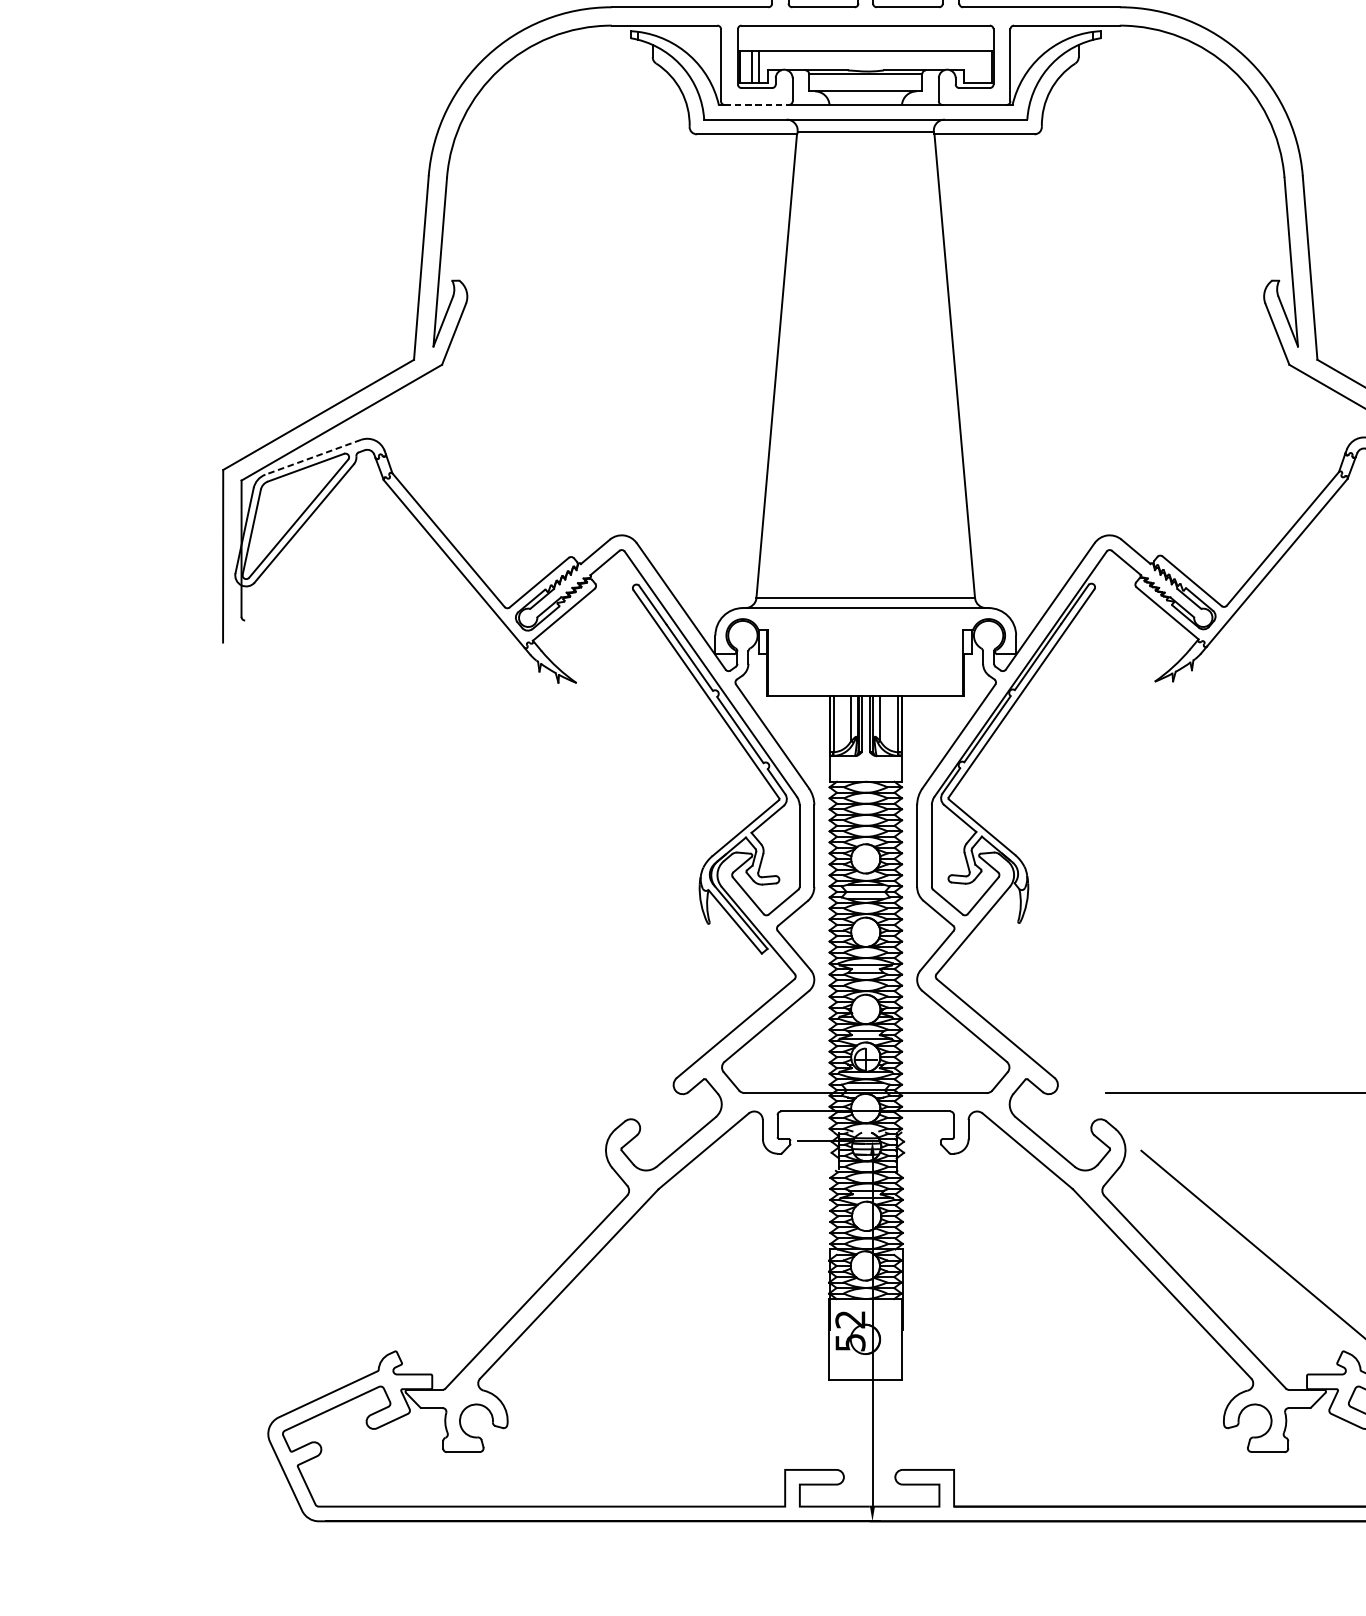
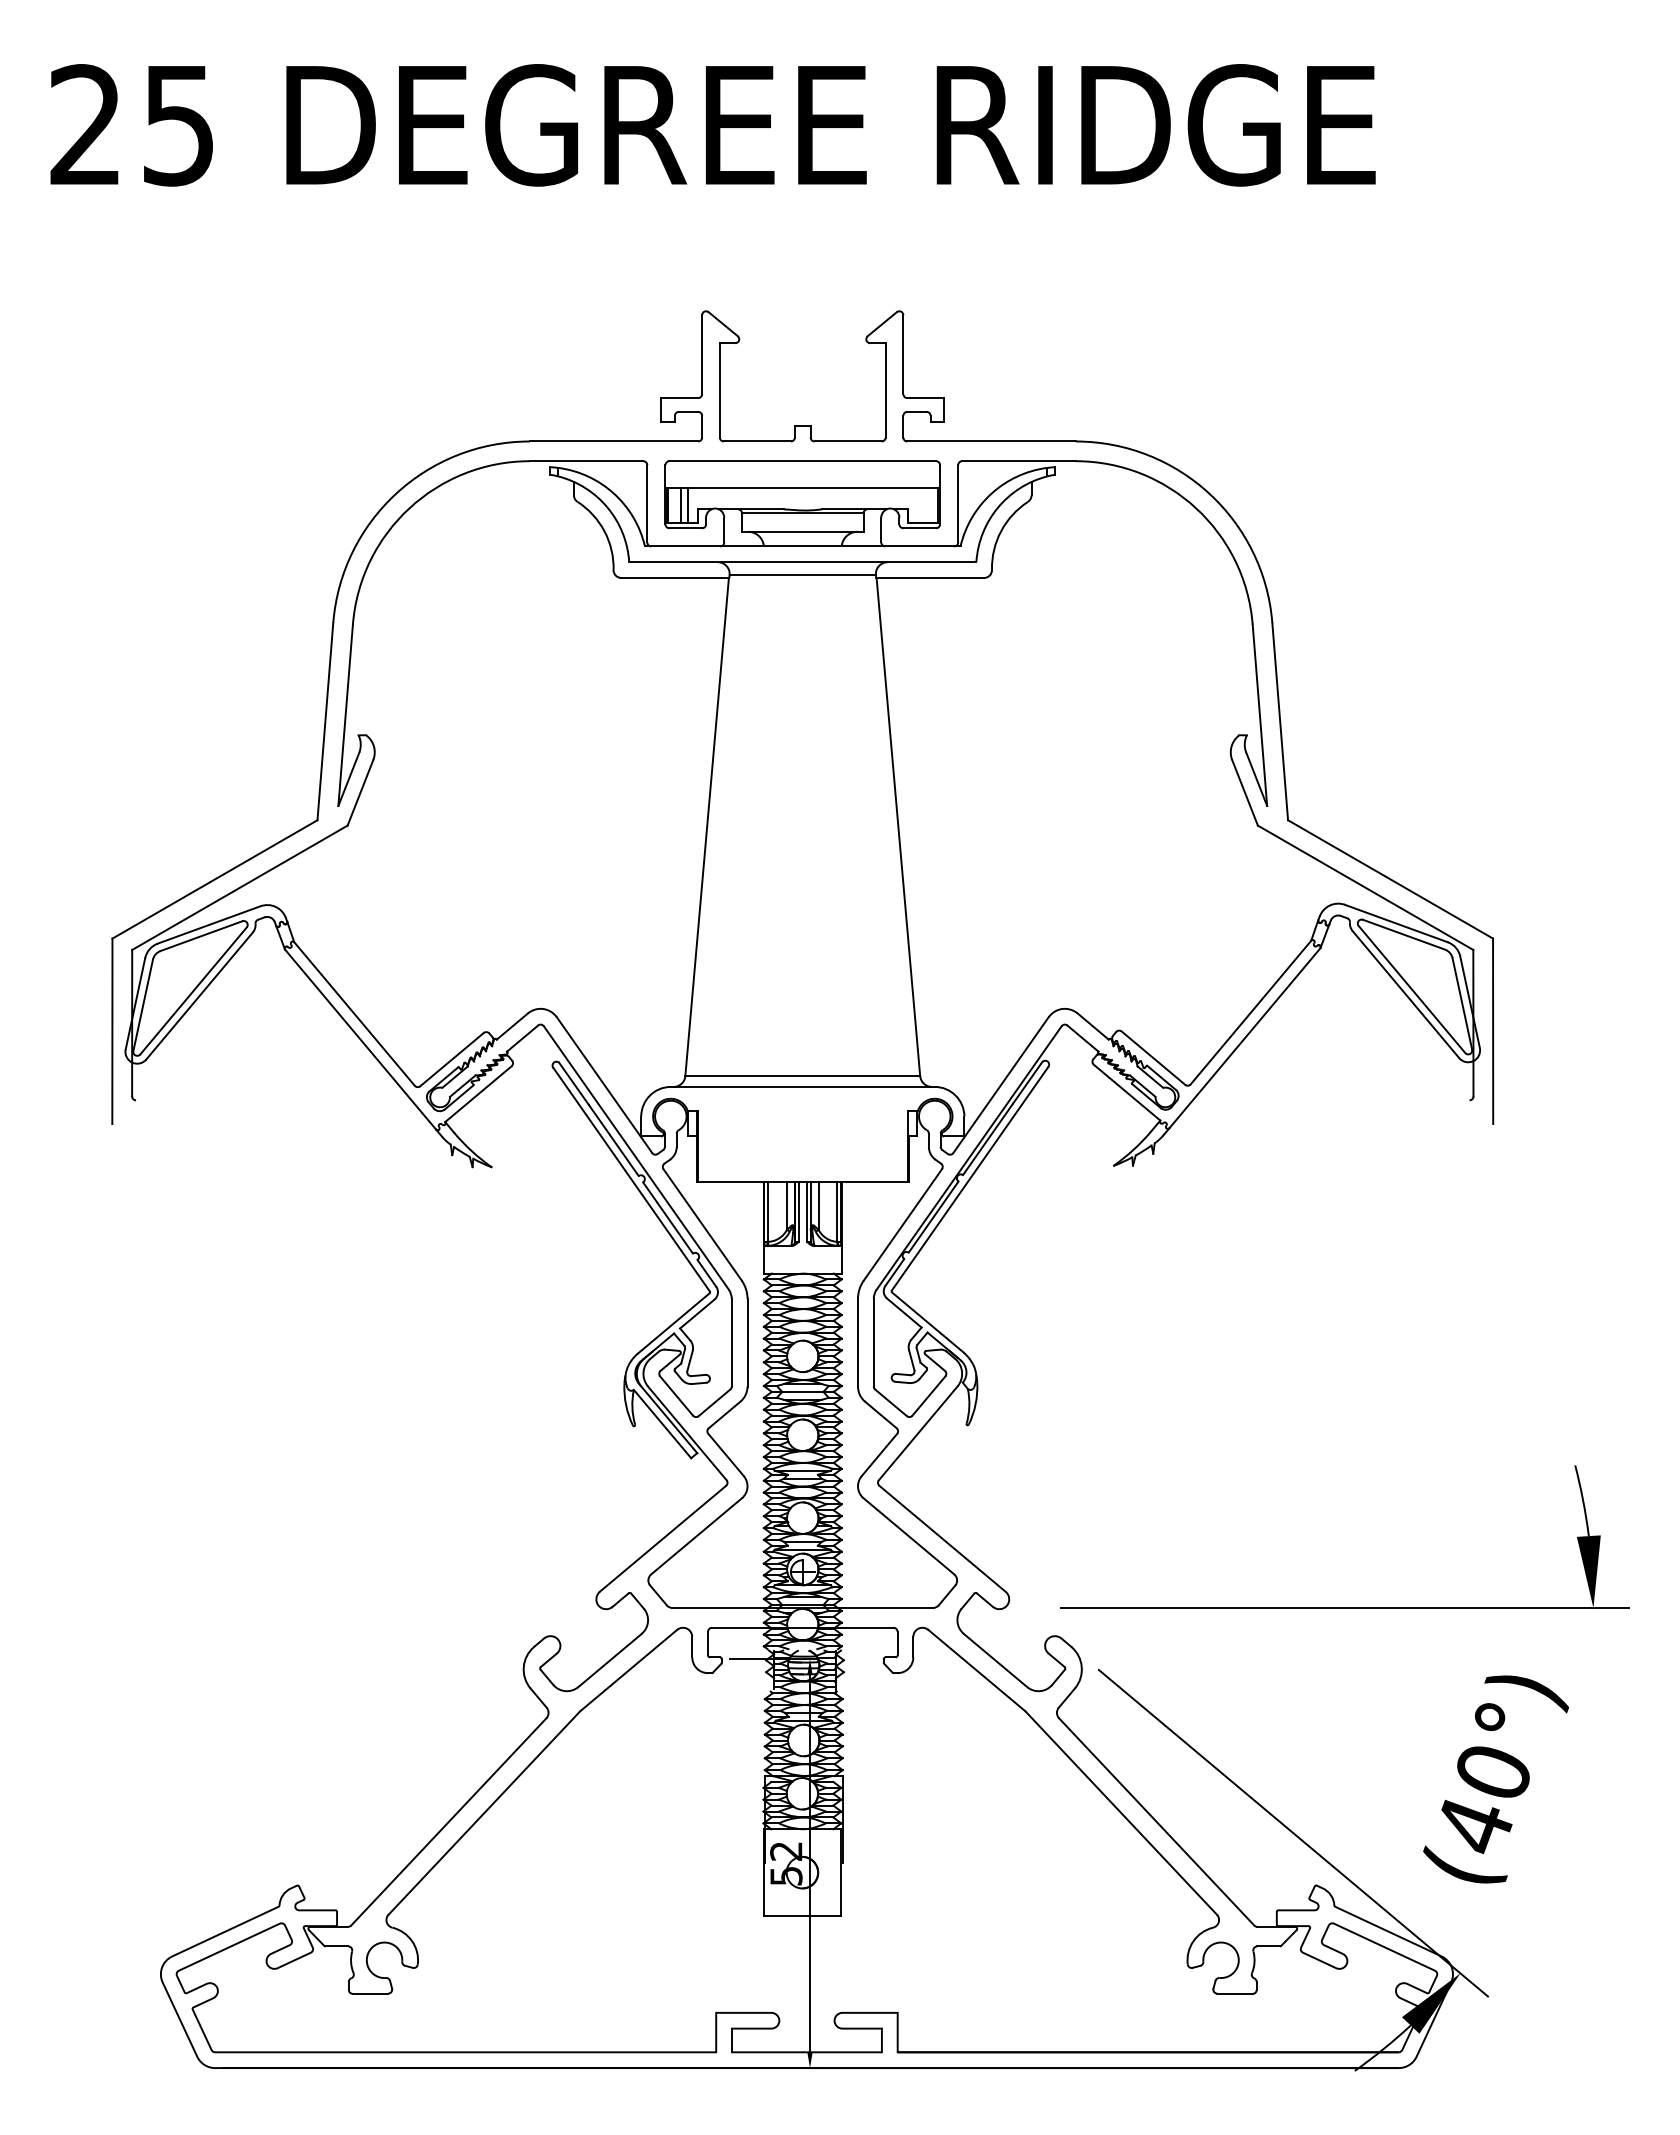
line: (756, 105) -> (685, 546), dashed -> solid
line: (313, 456) -> (209, 924), dashed -> solid

